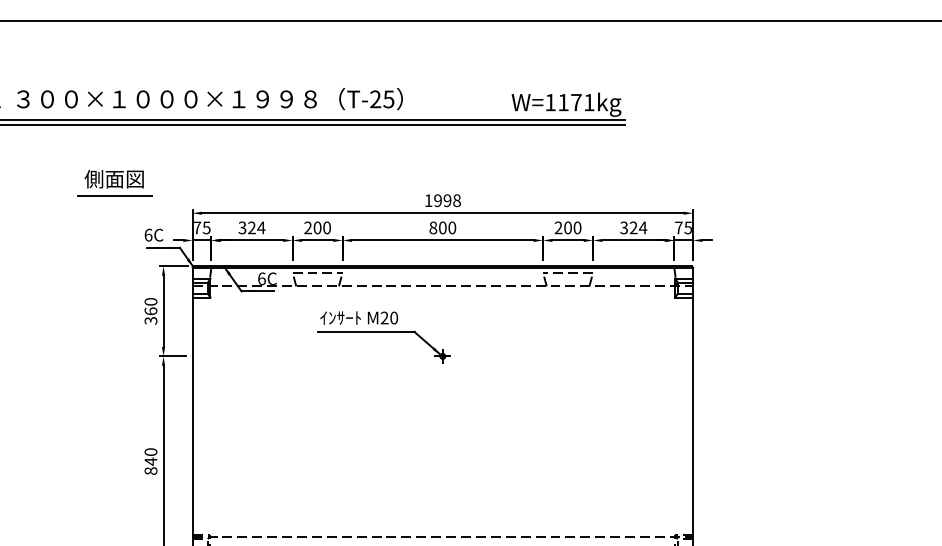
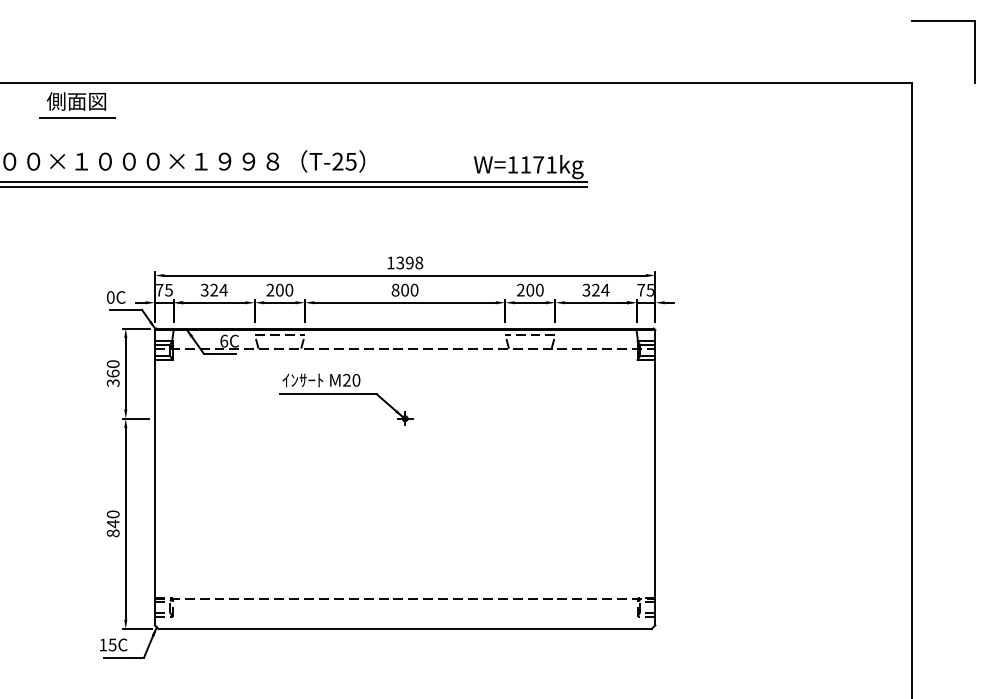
part: (115, 183) -> (77, 105), moved
text: (438, 200) -> (400, 262), 1998 -> 1398
text: (148, 235) -> (110, 297), 6C -> 0C

